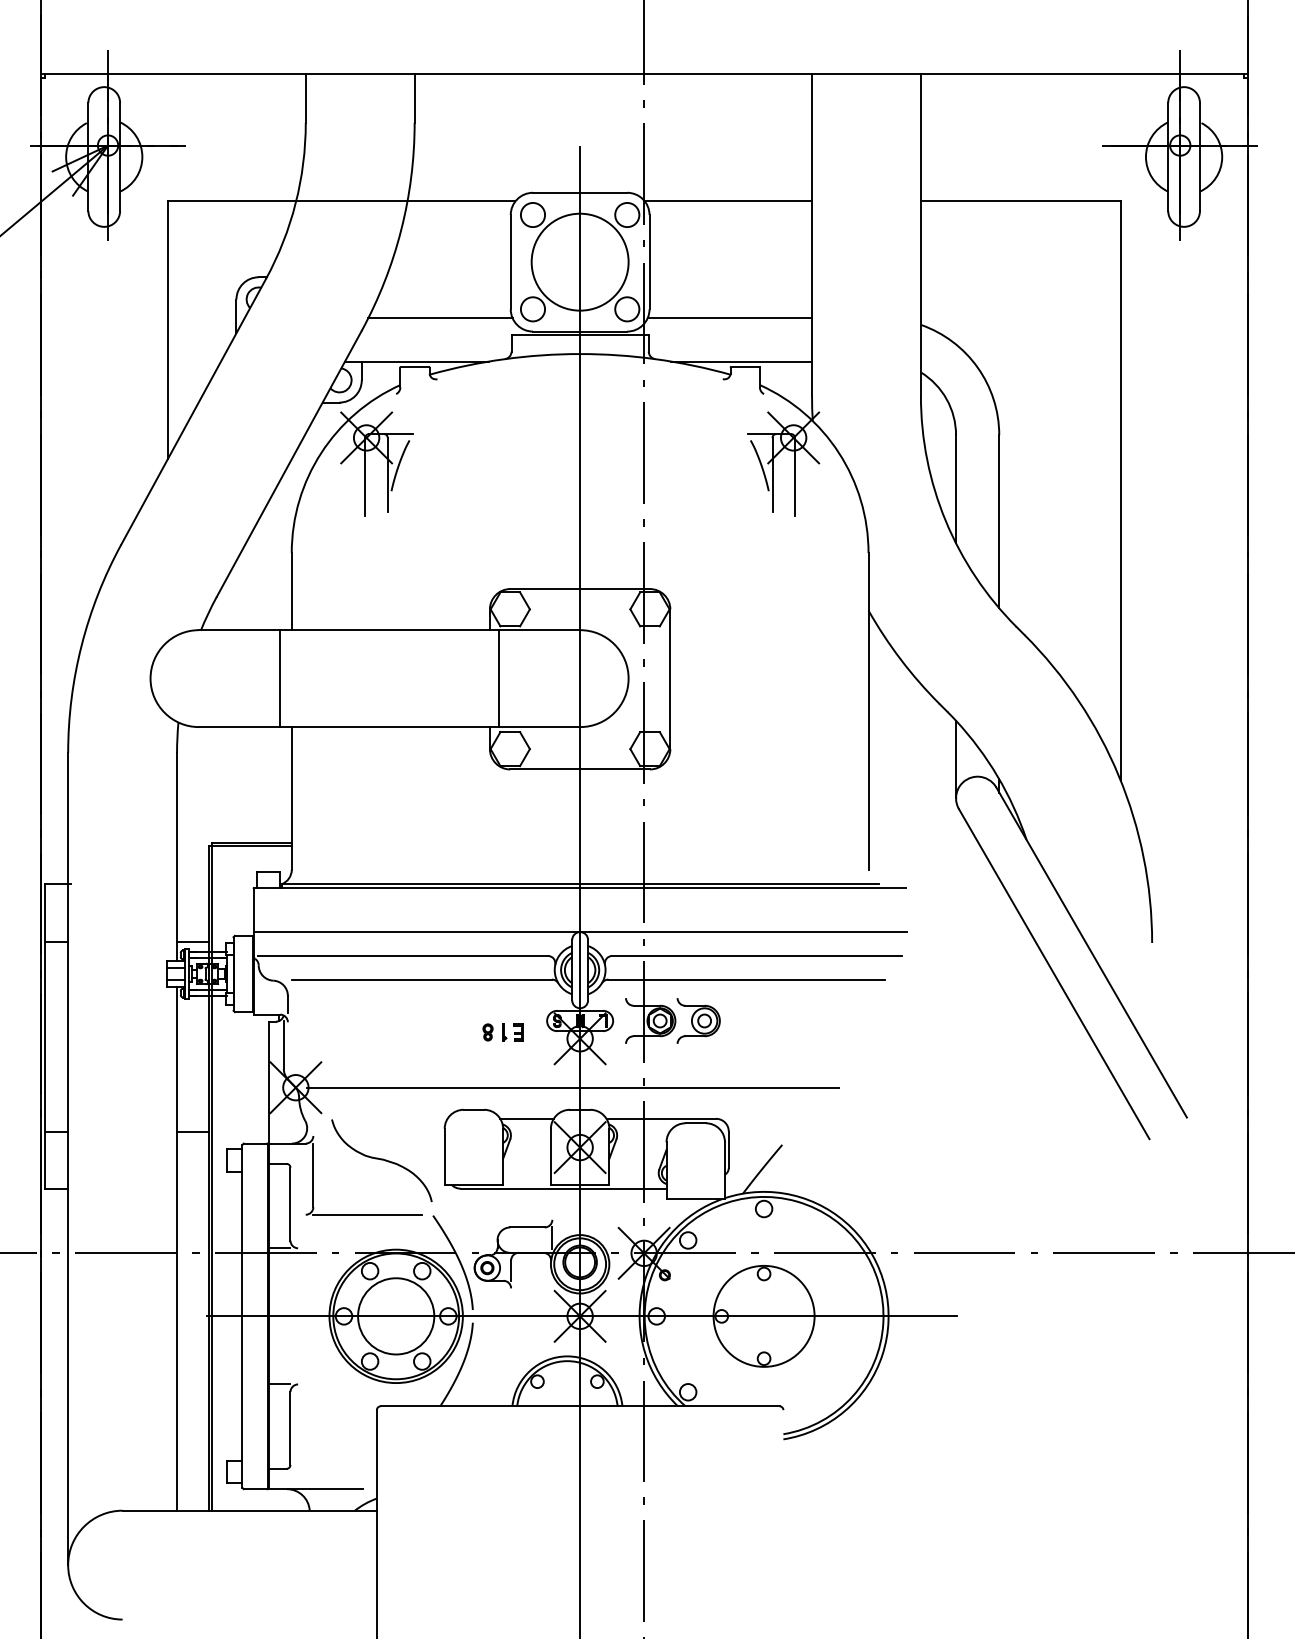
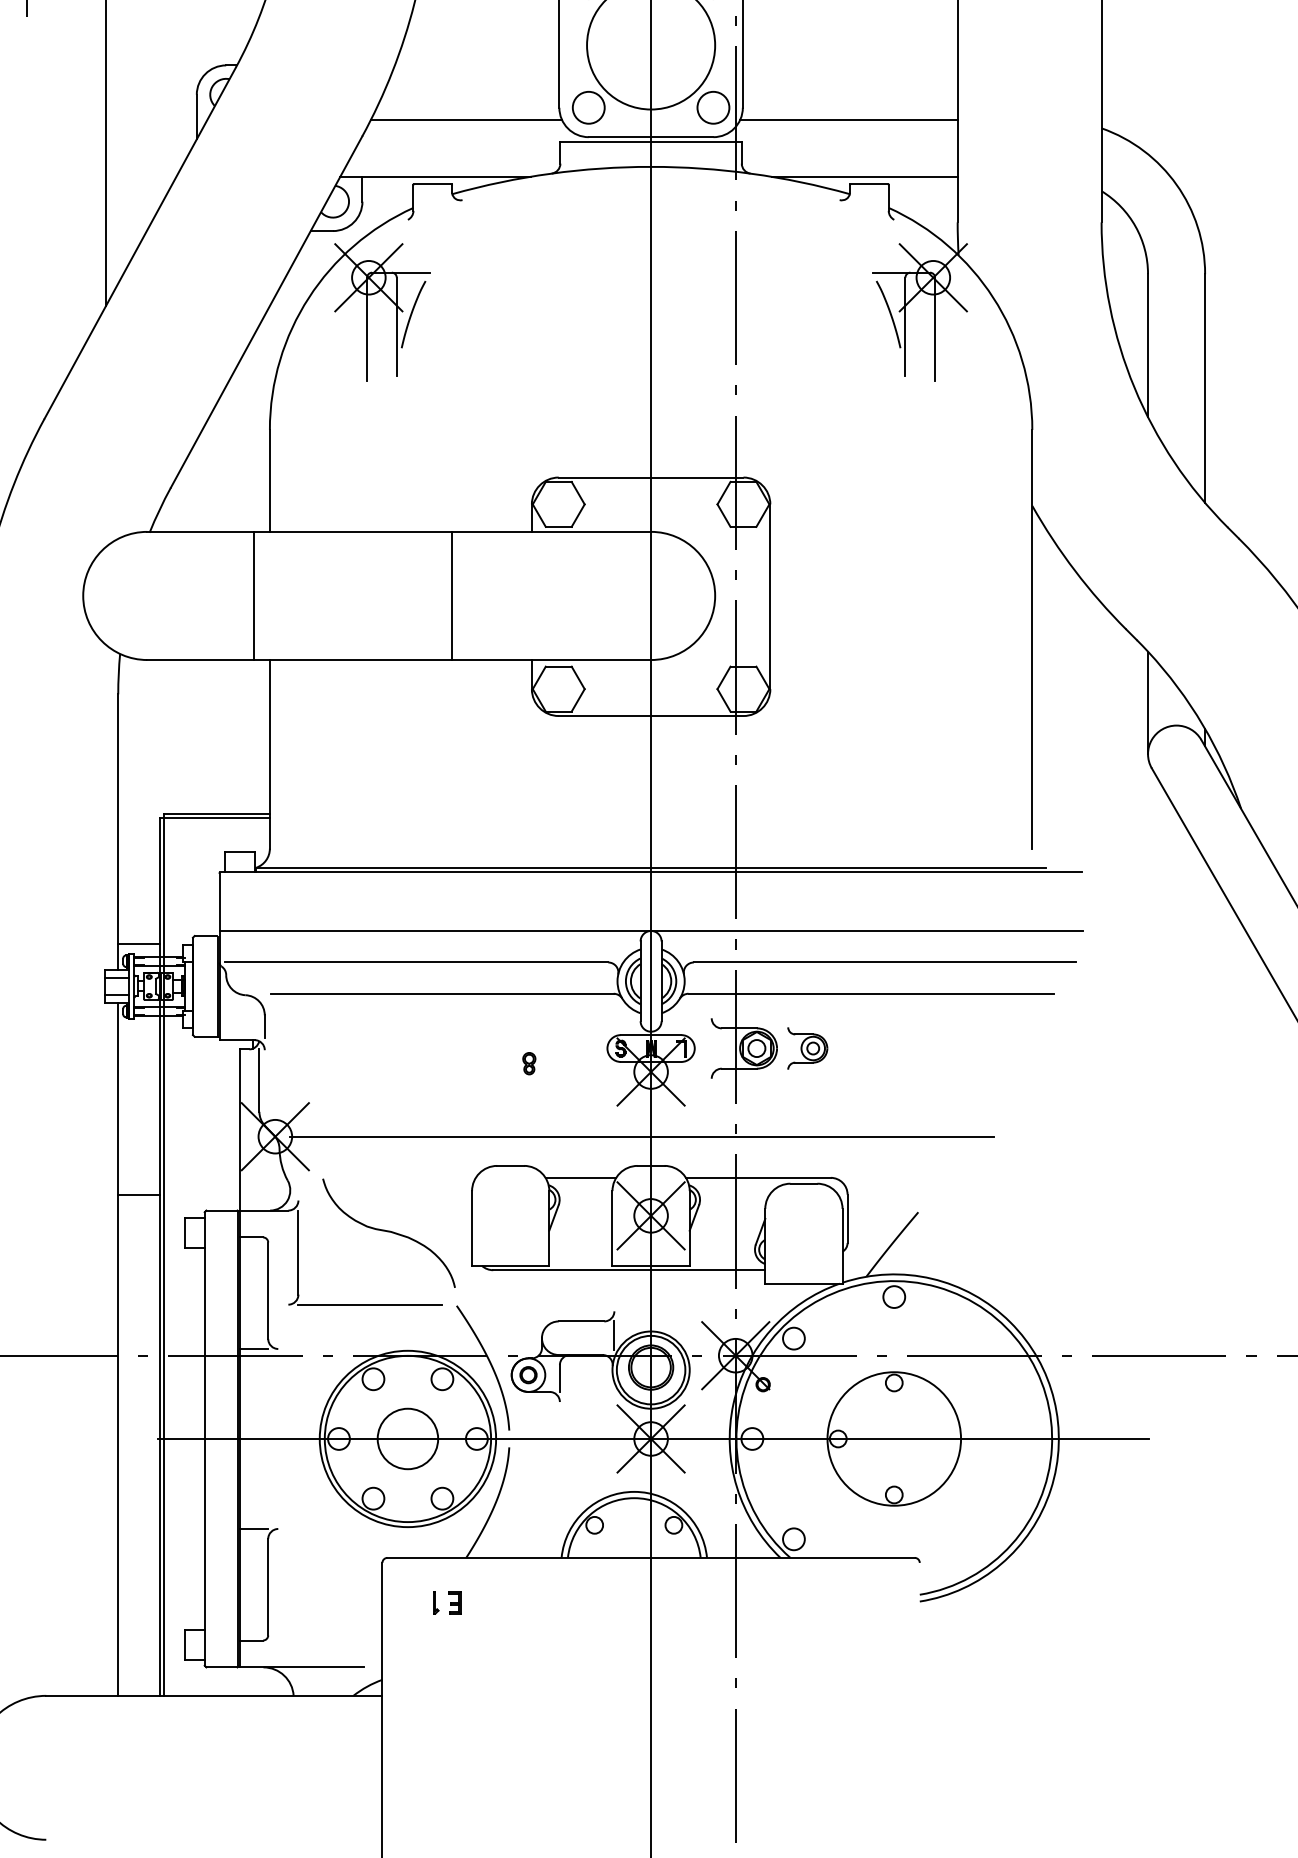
line: (499, 678) -> (451, 595), moved
part: (698, 1020) -> (807, 1047), size x0.7
part: (512, 1032) -> (446, 1603), moved
circle: (396, 1316) -> (408, 1439), size x0.6

